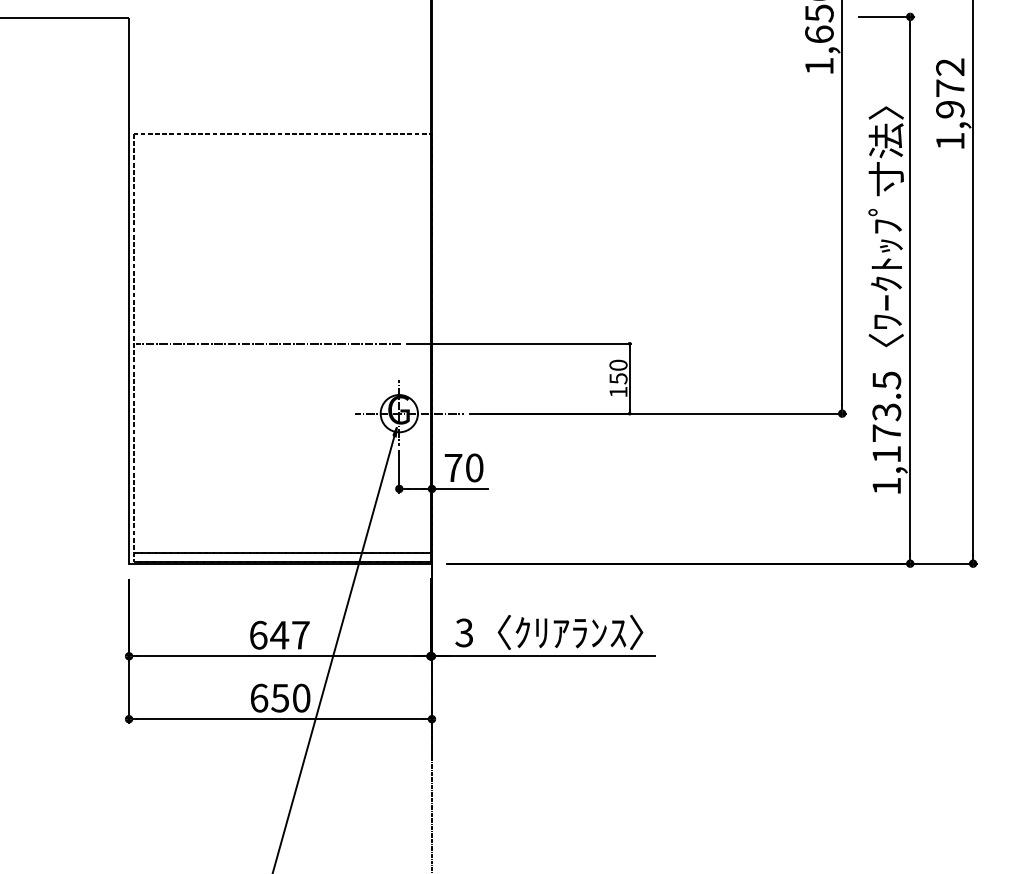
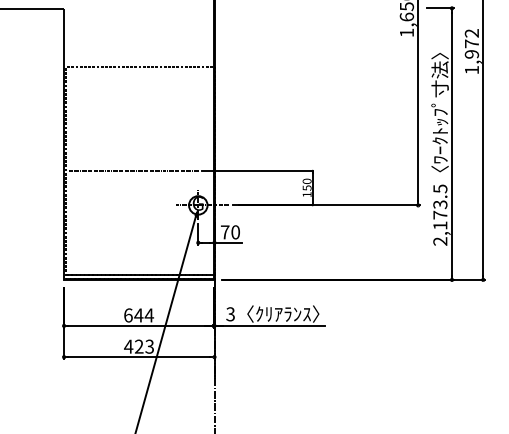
text: (887, 486) -> (440, 241), 1,173.5 -> 2,173.5
text: (301, 635) -> (149, 315), 647 -> 644
text: (280, 697) -> (139, 346), 650 -> 423

